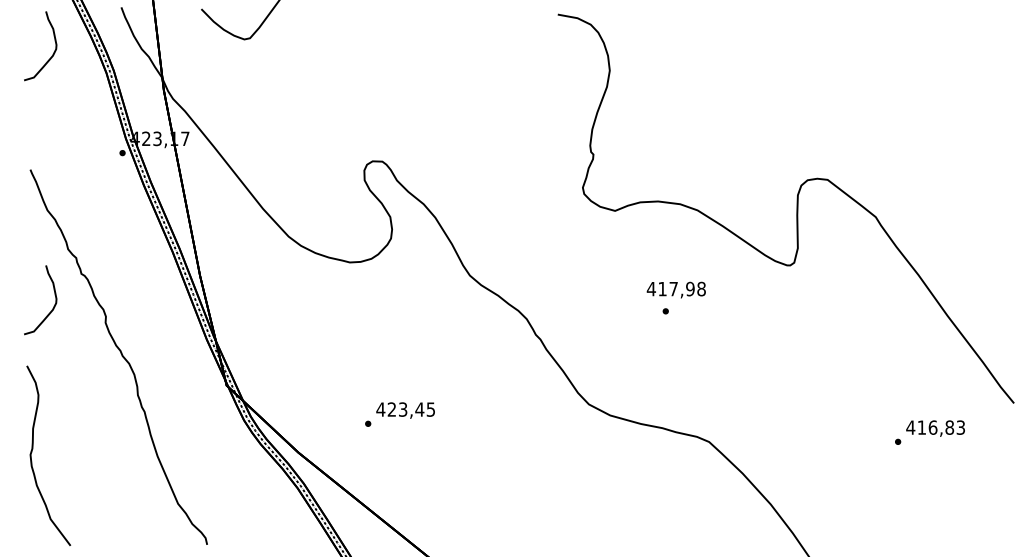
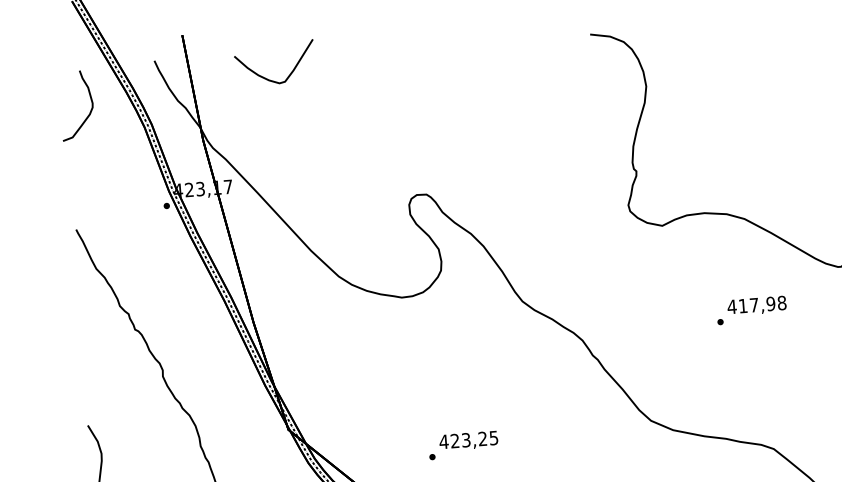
text: (675, 289) -> (756, 305), moved
curve: (51, 309) -> (107, 367), removed
text: (419, 409) -> (482, 438), 423,45 -> 423,25

